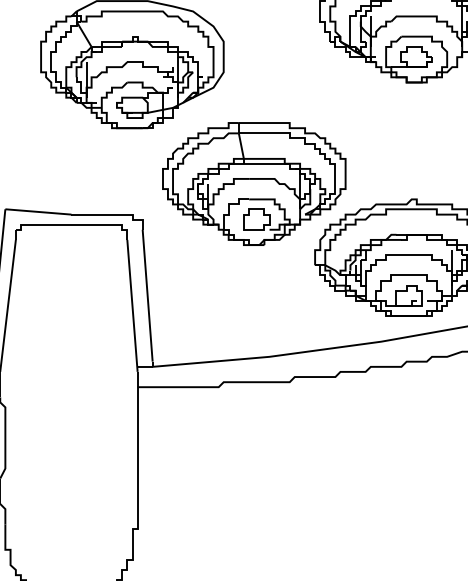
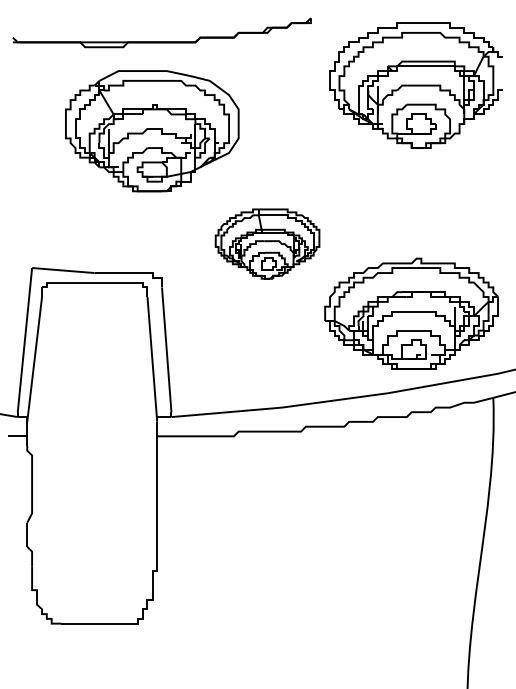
part: (254, 183) -> (267, 243), size x0.6

